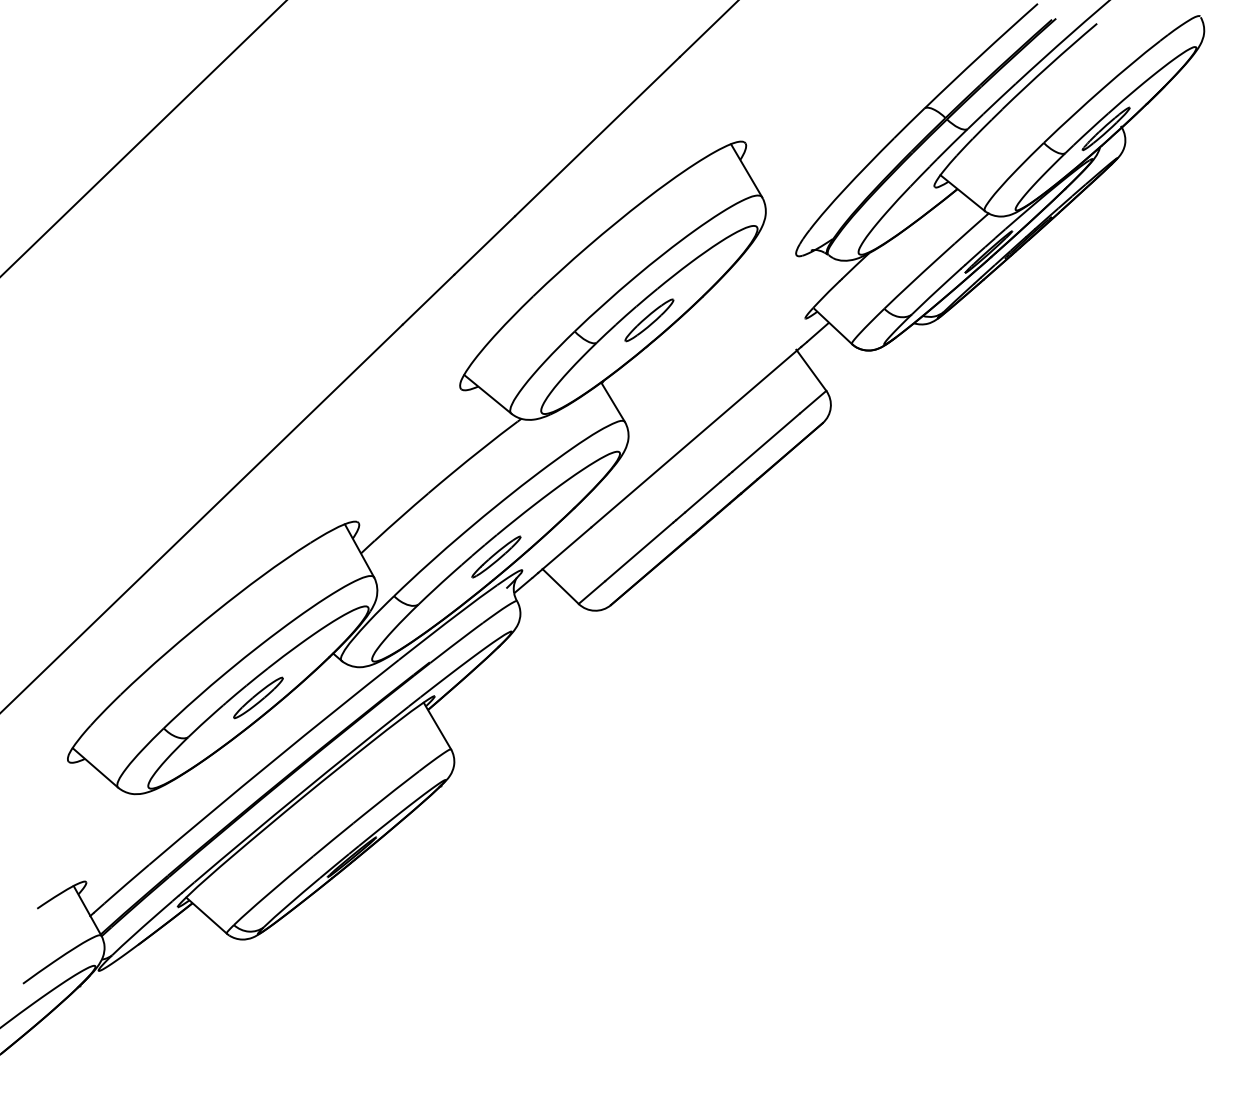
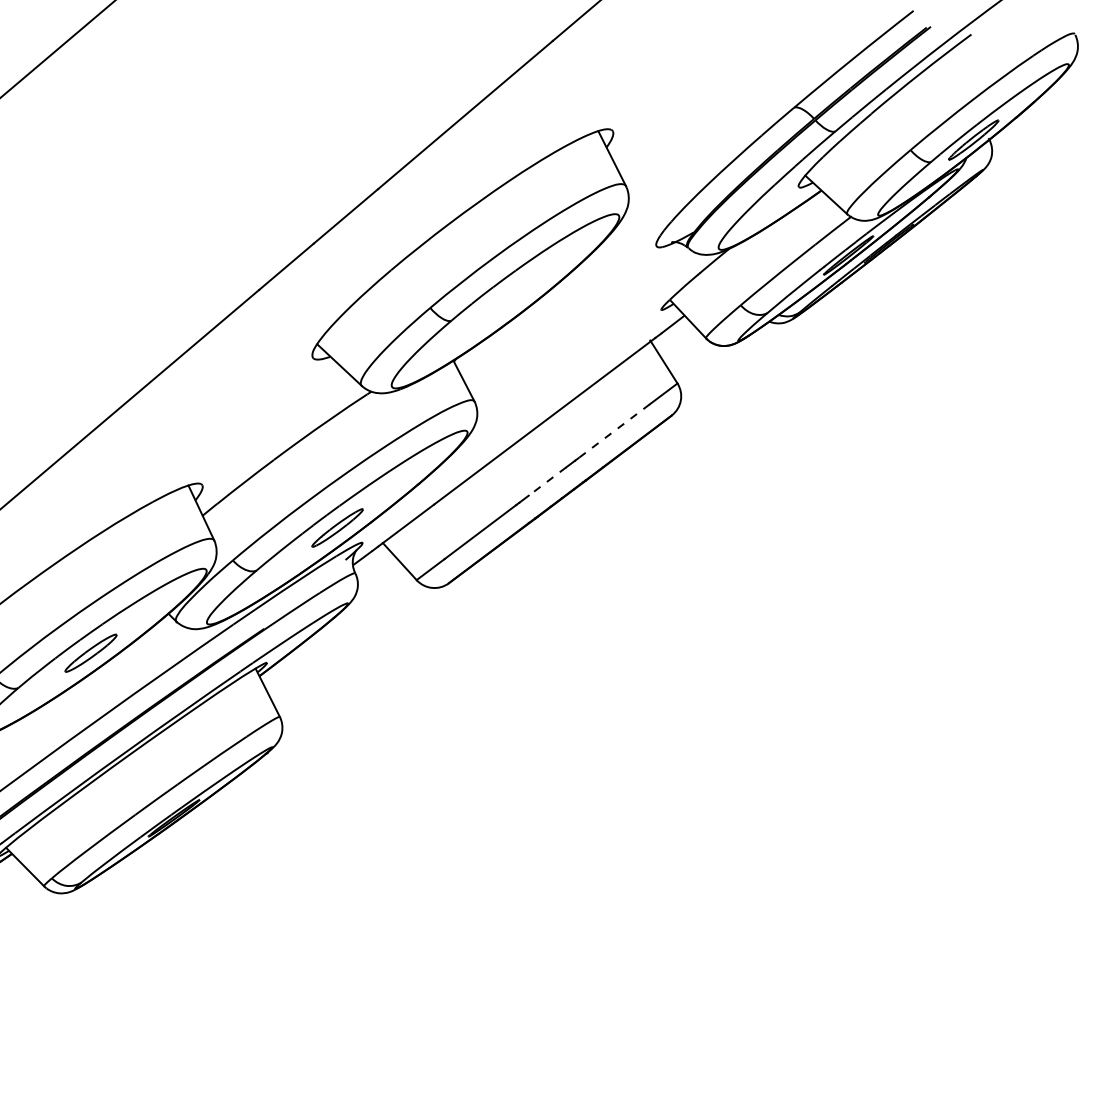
part: (649, 320) -> (505, 301), removed
line: (766, 442) -> (614, 431), solid -> dashed
line: (702, 497) -> (547, 481), solid -> dashed

